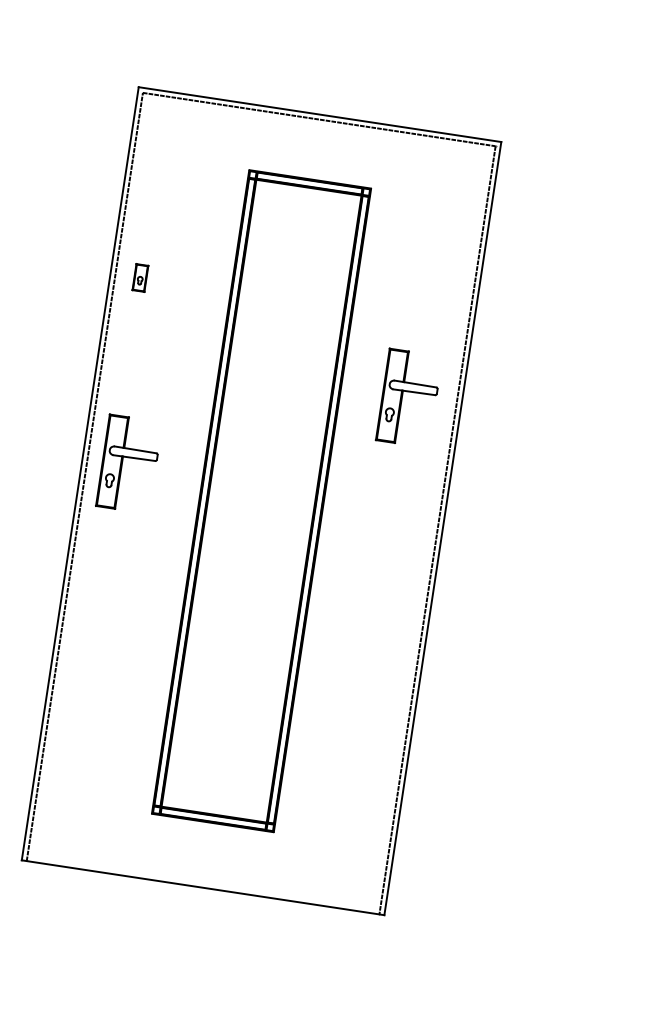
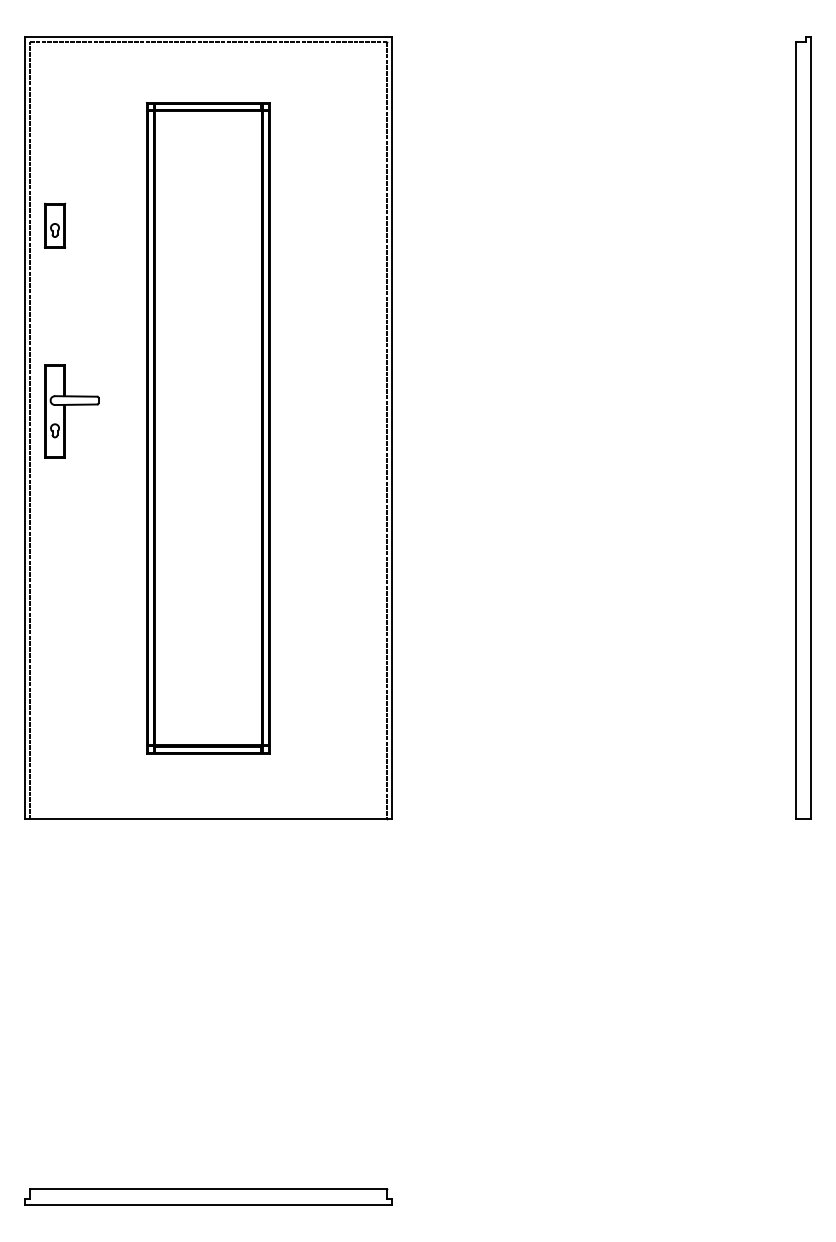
part: (140, 277) -> (55, 225), size x1.67
part: (408, 398) -> (338, 304), removed

